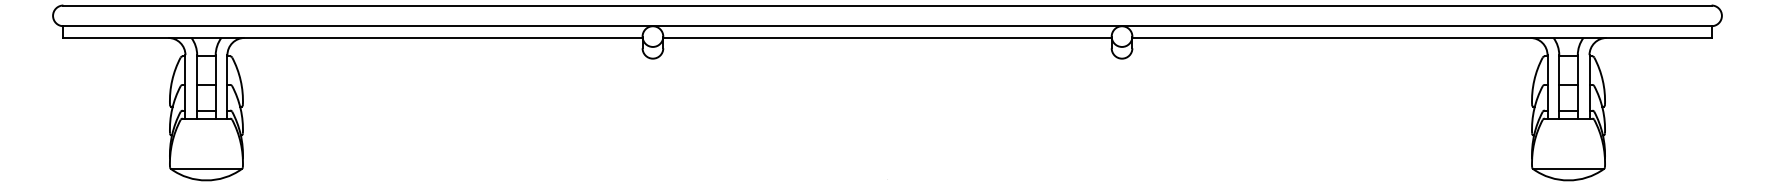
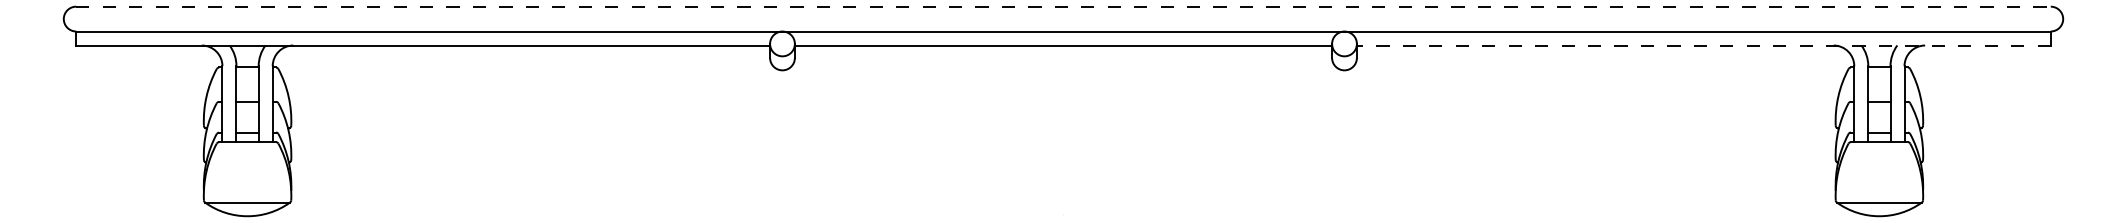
line: (887, 5) -> (1063, 6), solid -> dashed
line: (1421, 37) -> (1703, 45), solid -> dashed

